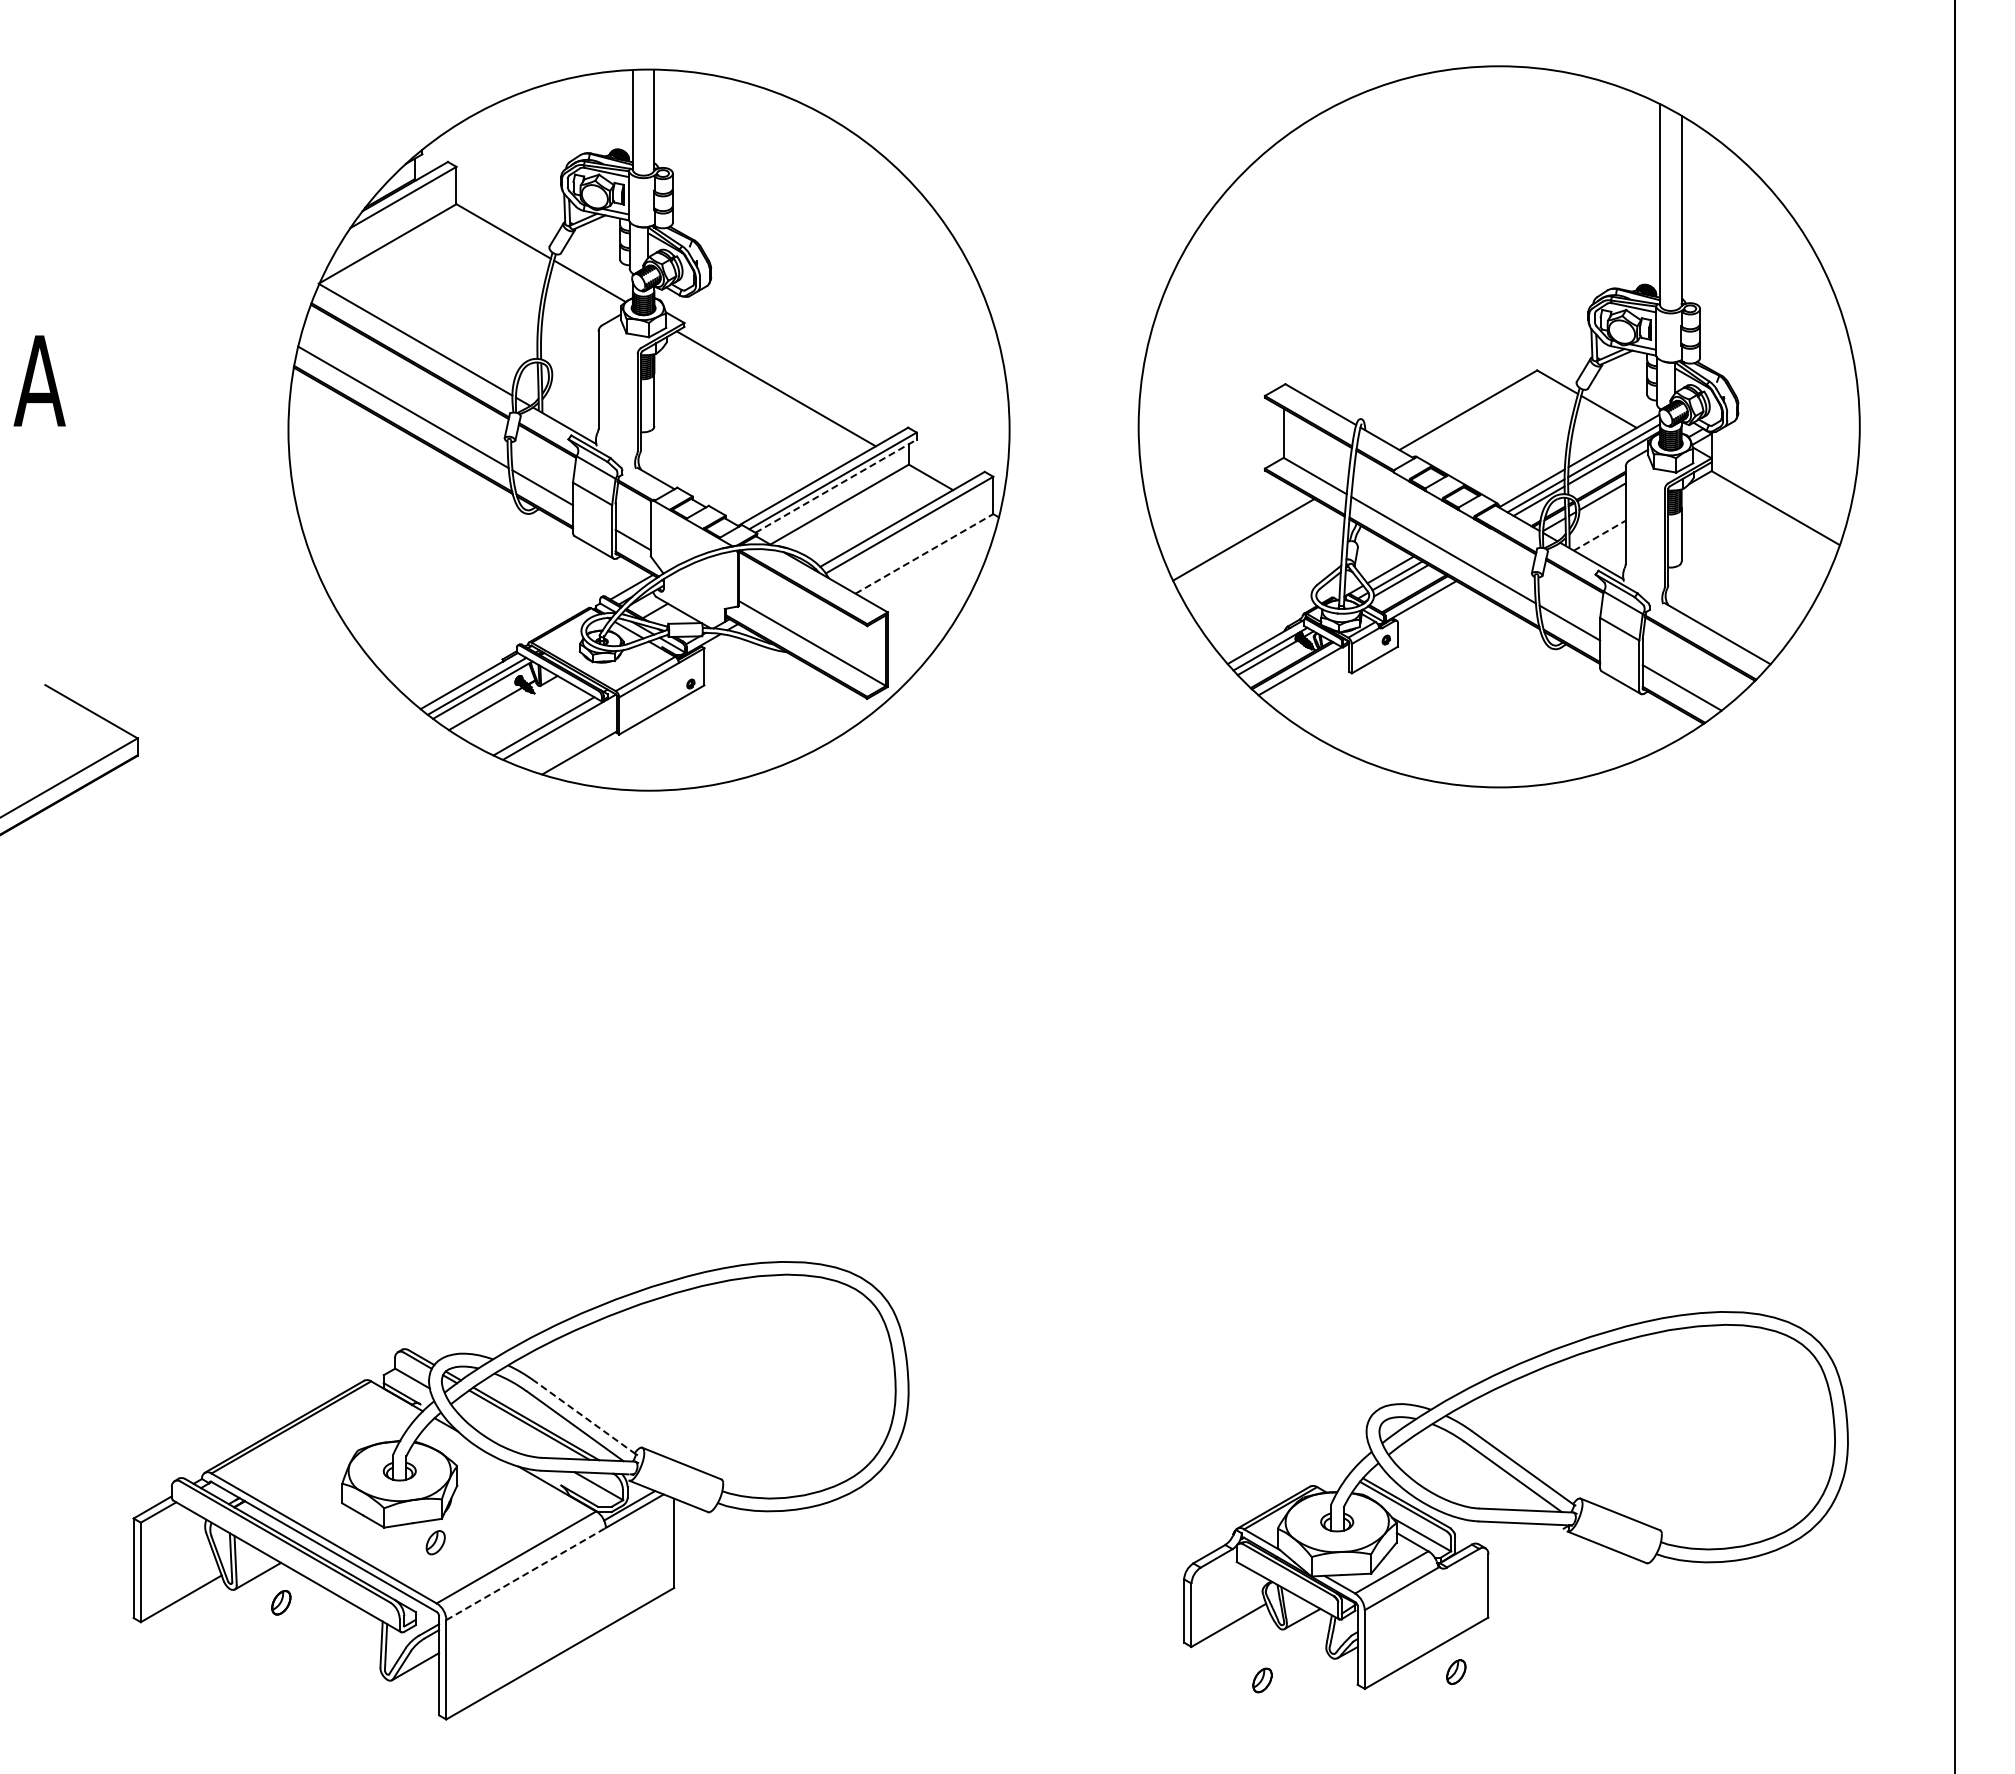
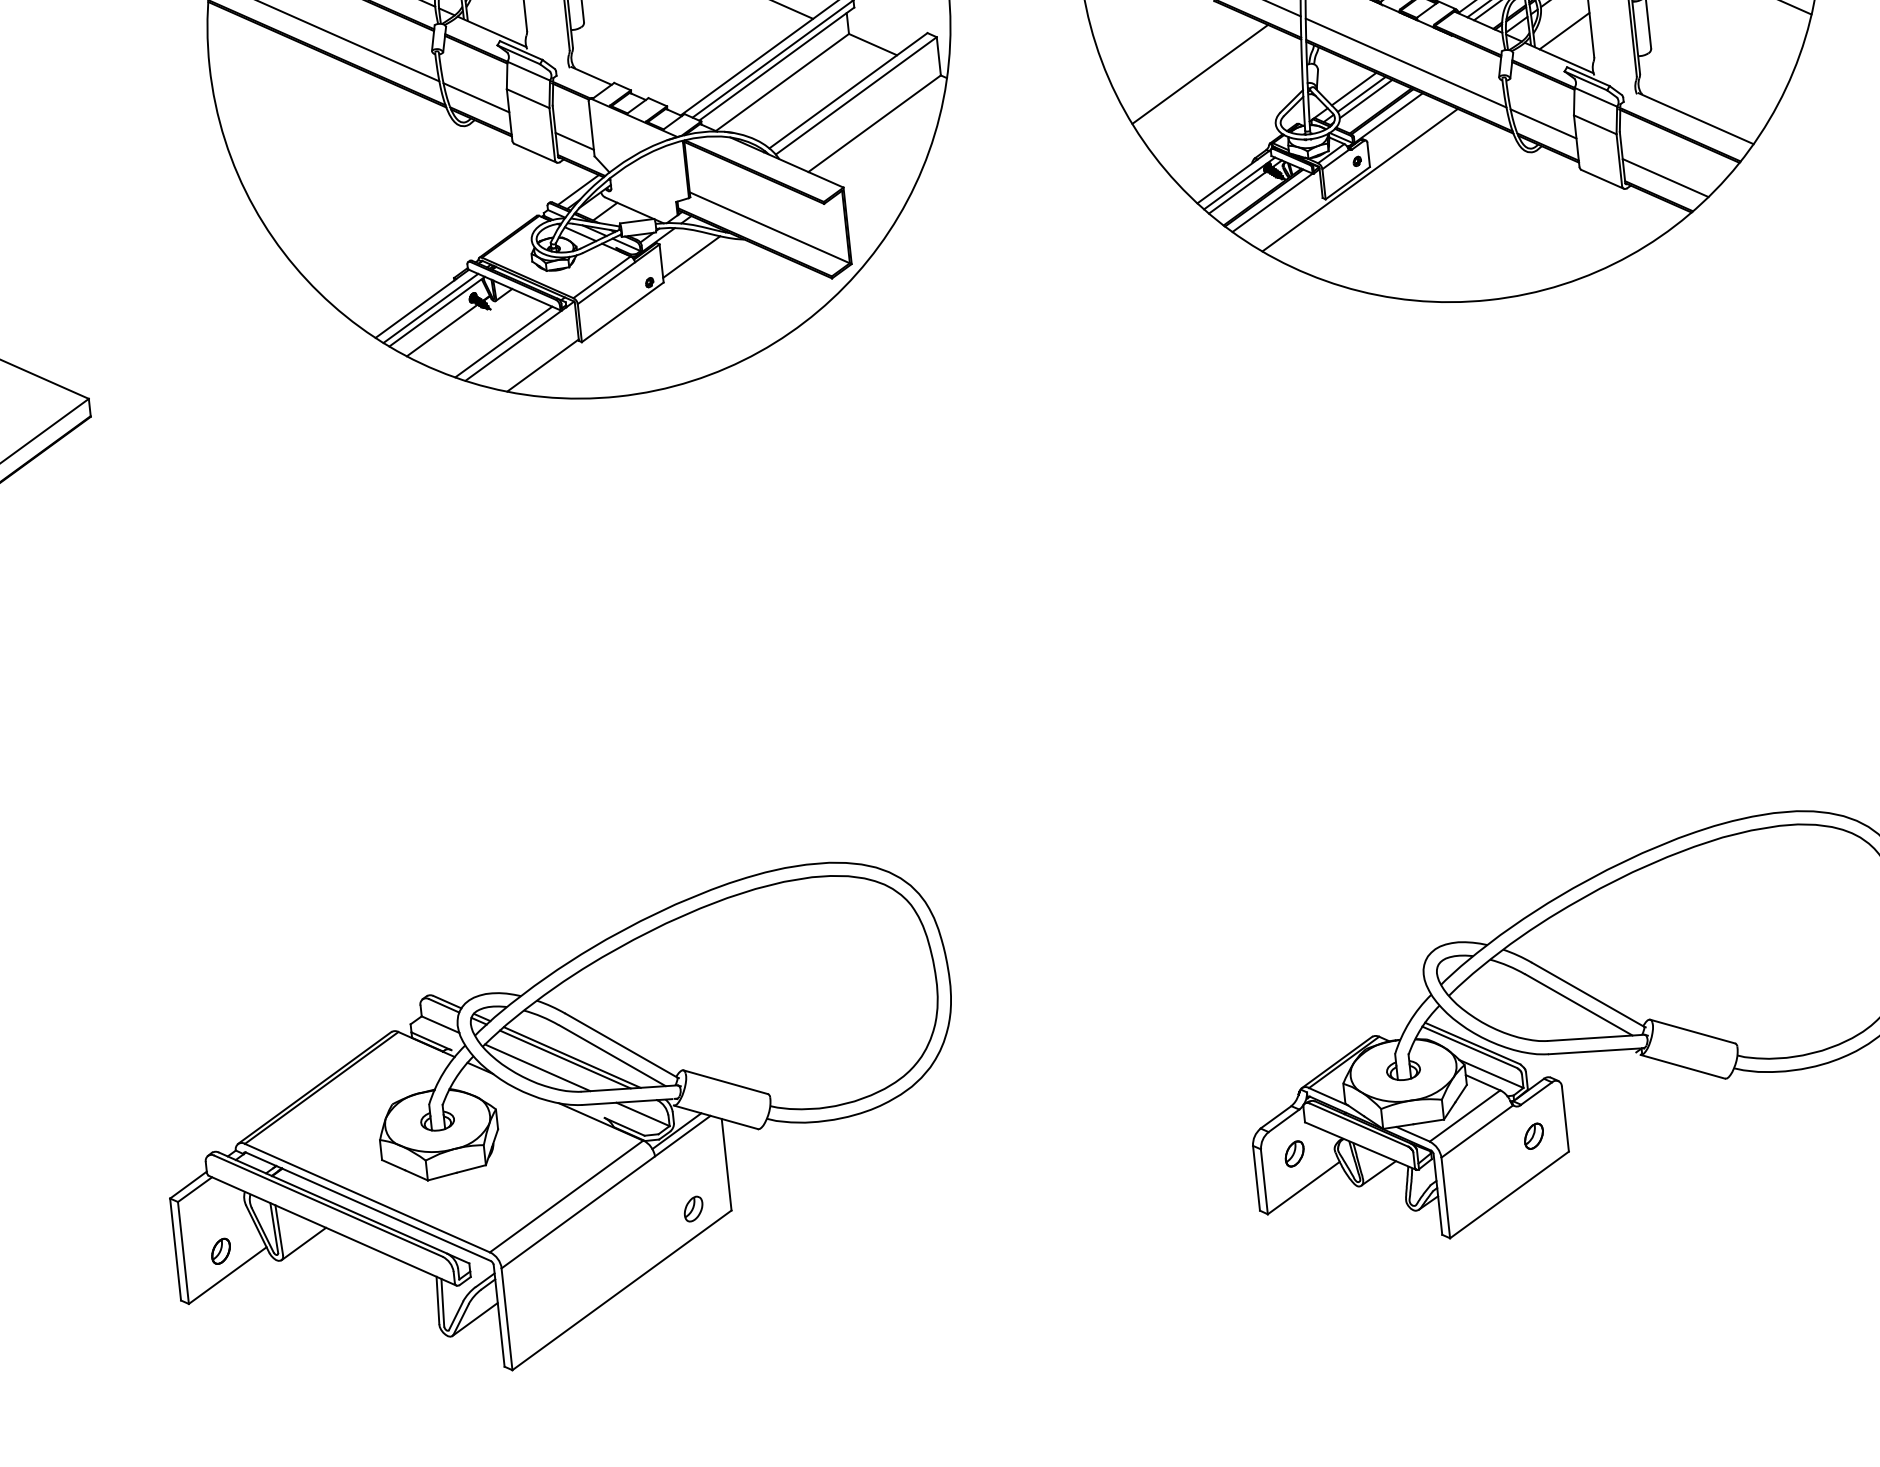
line: (836, 485) -> (777, 63), dashed -> solid
line: (1599, 535) -> (1564, 30), dashed -> solid
line: (924, 553) -> (874, 123), dashed -> solid
line: (1386, 658) -> (1359, 180), added
line: (733, 663) -> (691, 256), added
line: (585, 1417) -> (621, 1045), dashed -> solid
line: (501, 1430) -> (537, 1068), added
part: (435, 1542) -> (693, 1208), moved
line: (526, 1573) -> (578, 1211), dashed -> solid
part: (281, 1602) -> (221, 1251), moved
part: (1456, 1671) -> (1534, 1135), moved
part: (1262, 1680) -> (1294, 1153), moved

